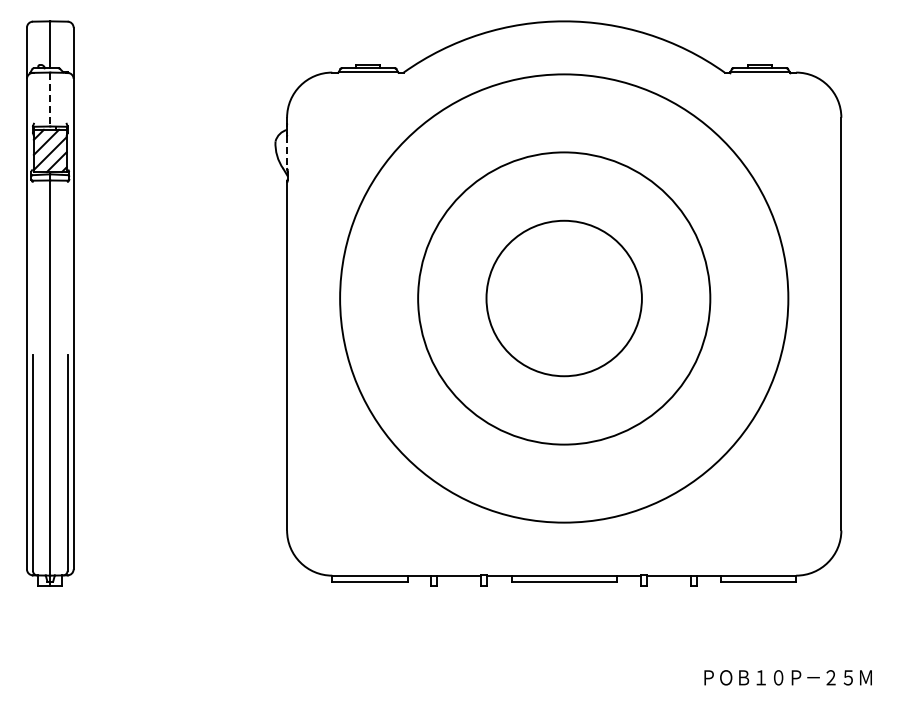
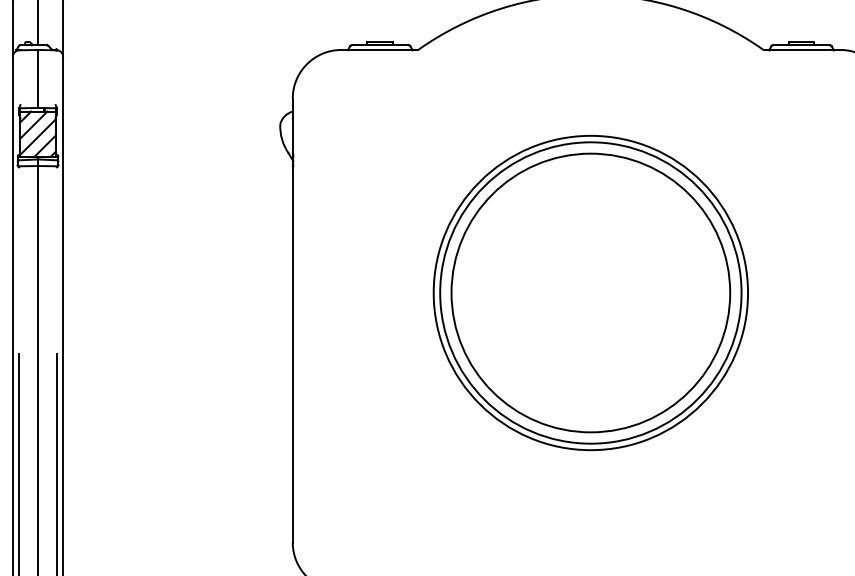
line: (50, 99) -> (38, 78), dashed -> solid
line: (287, 153) -> (293, 137), dashed -> solid
circle: (563, 298) -> (590, 292), size x1.67
circle: (564, 298) -> (591, 292), size x0.62

